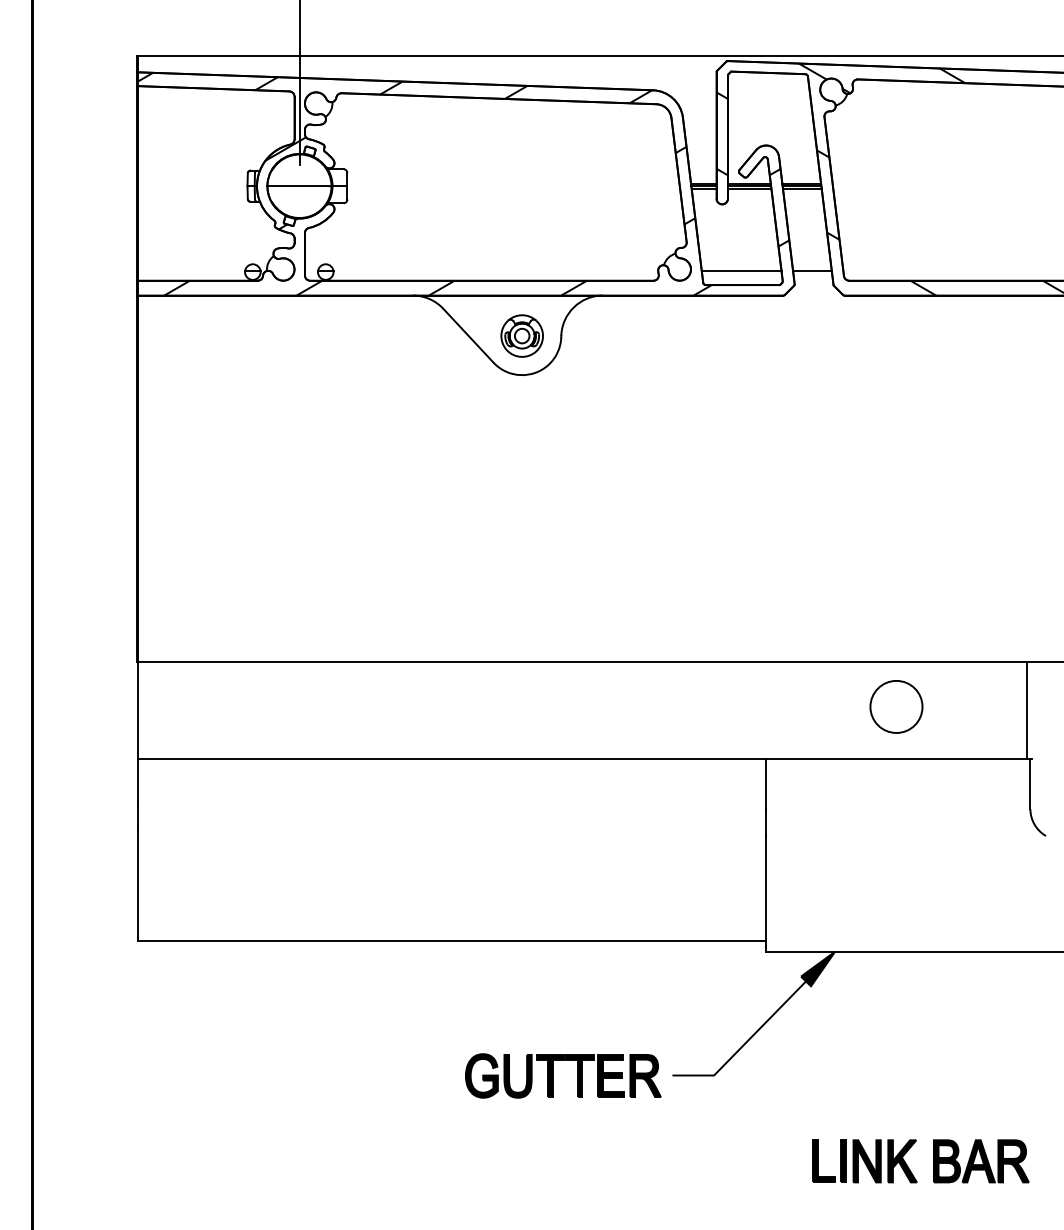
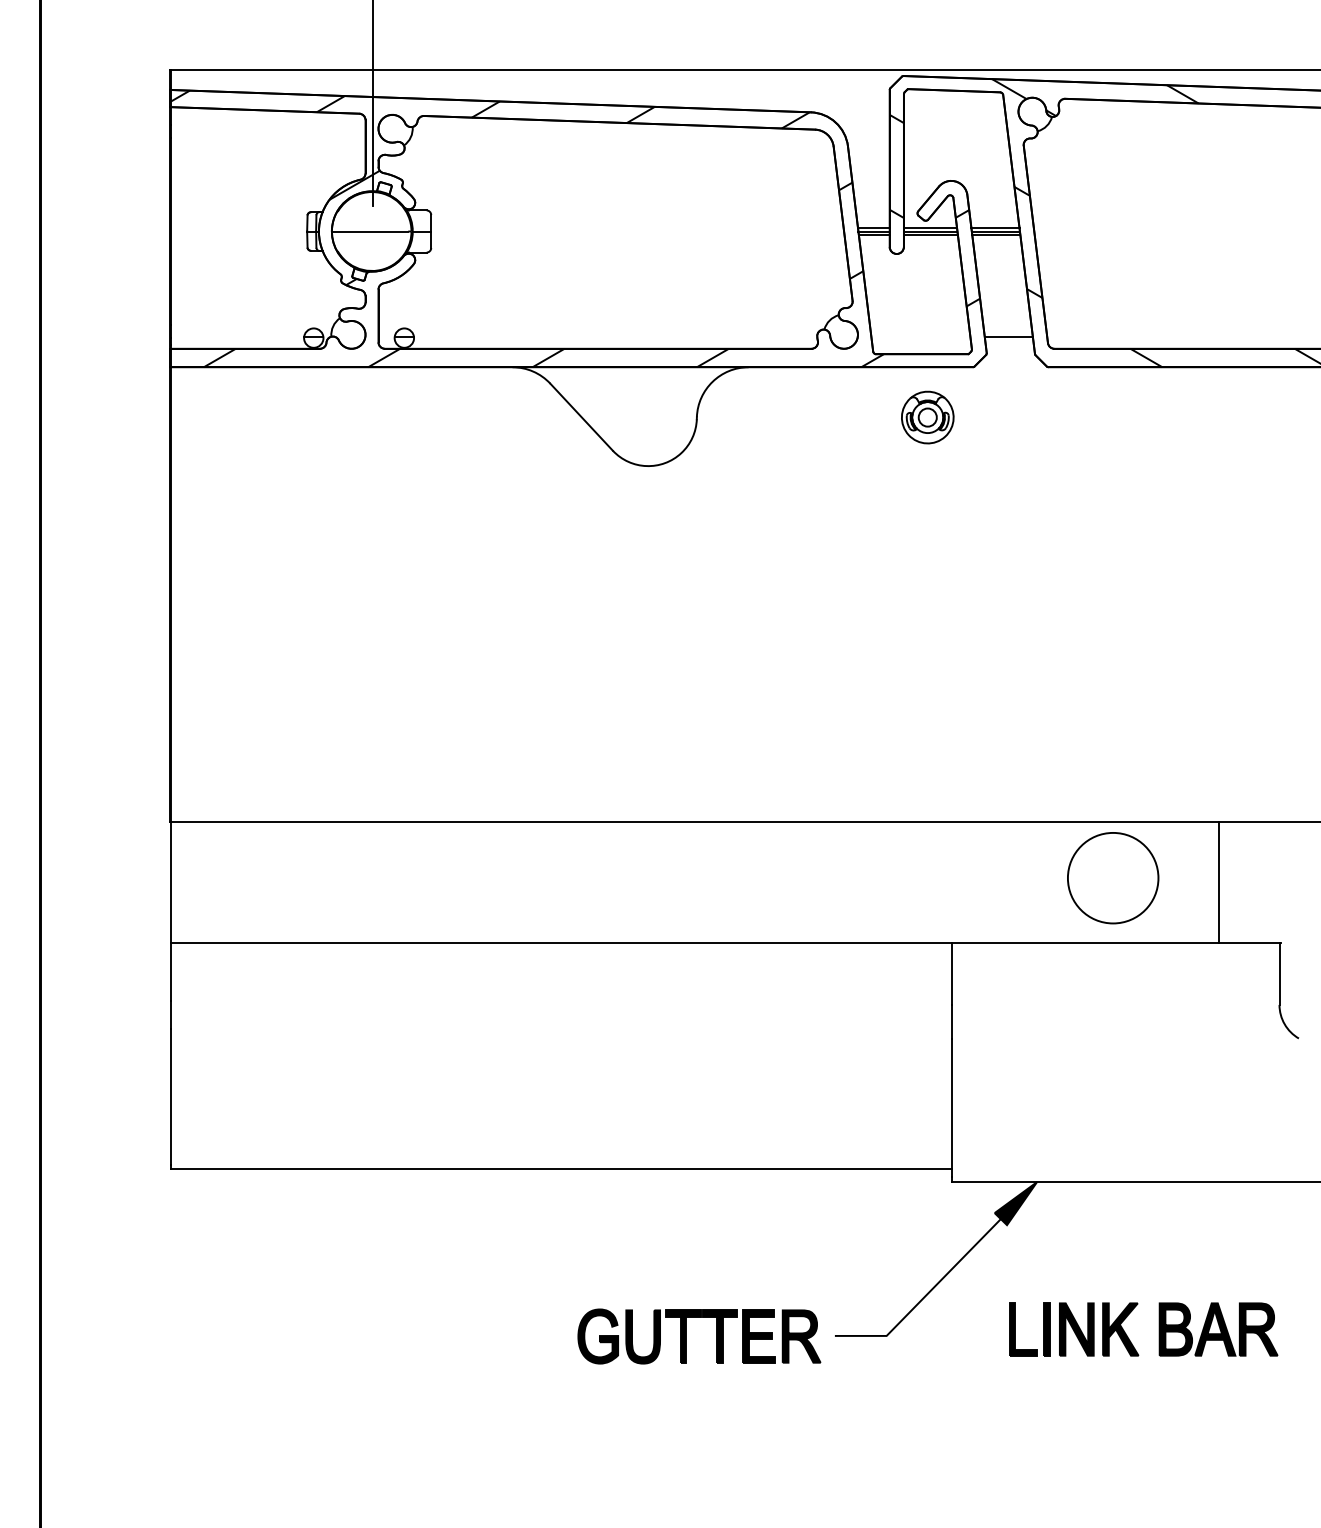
line: (741, 270) -> (920, 336), removed
part: (521, 335) -> (926, 416), moved
circle: (896, 706) -> (1113, 877), size x1.4
line: (1026, 710) -> (1218, 882), moved
part: (910, 1169) -> (1130, 1339), moved

